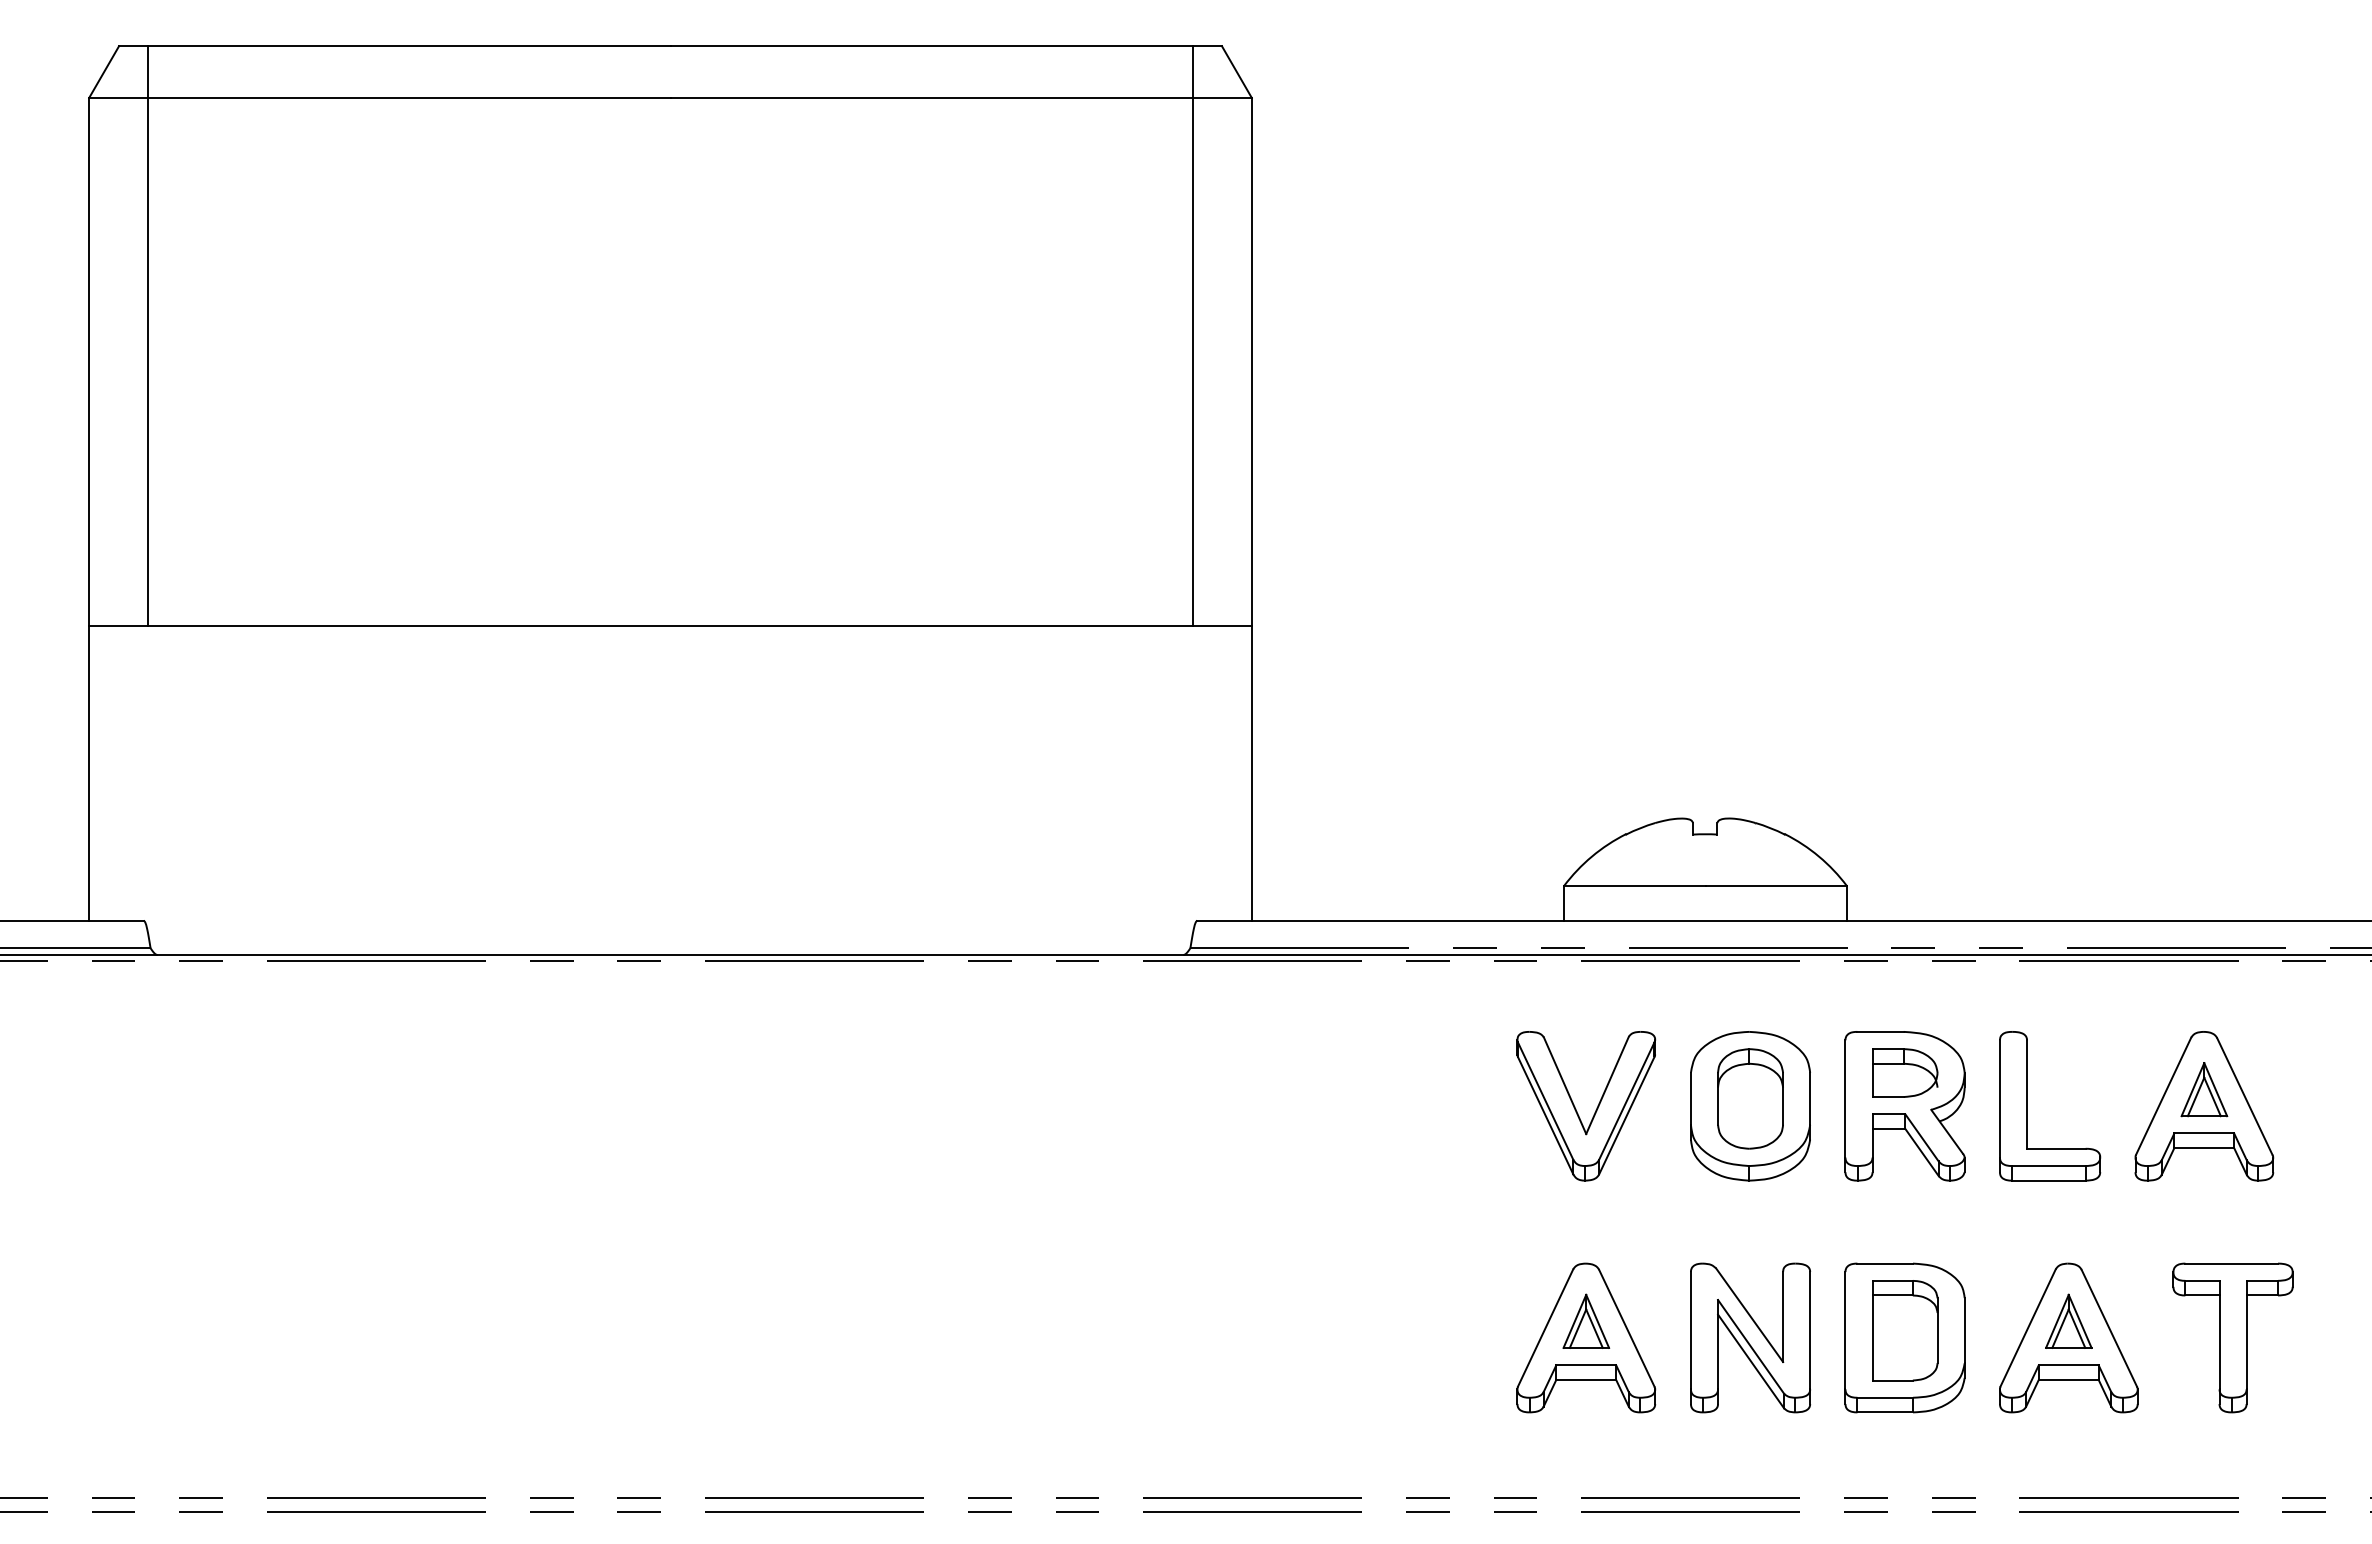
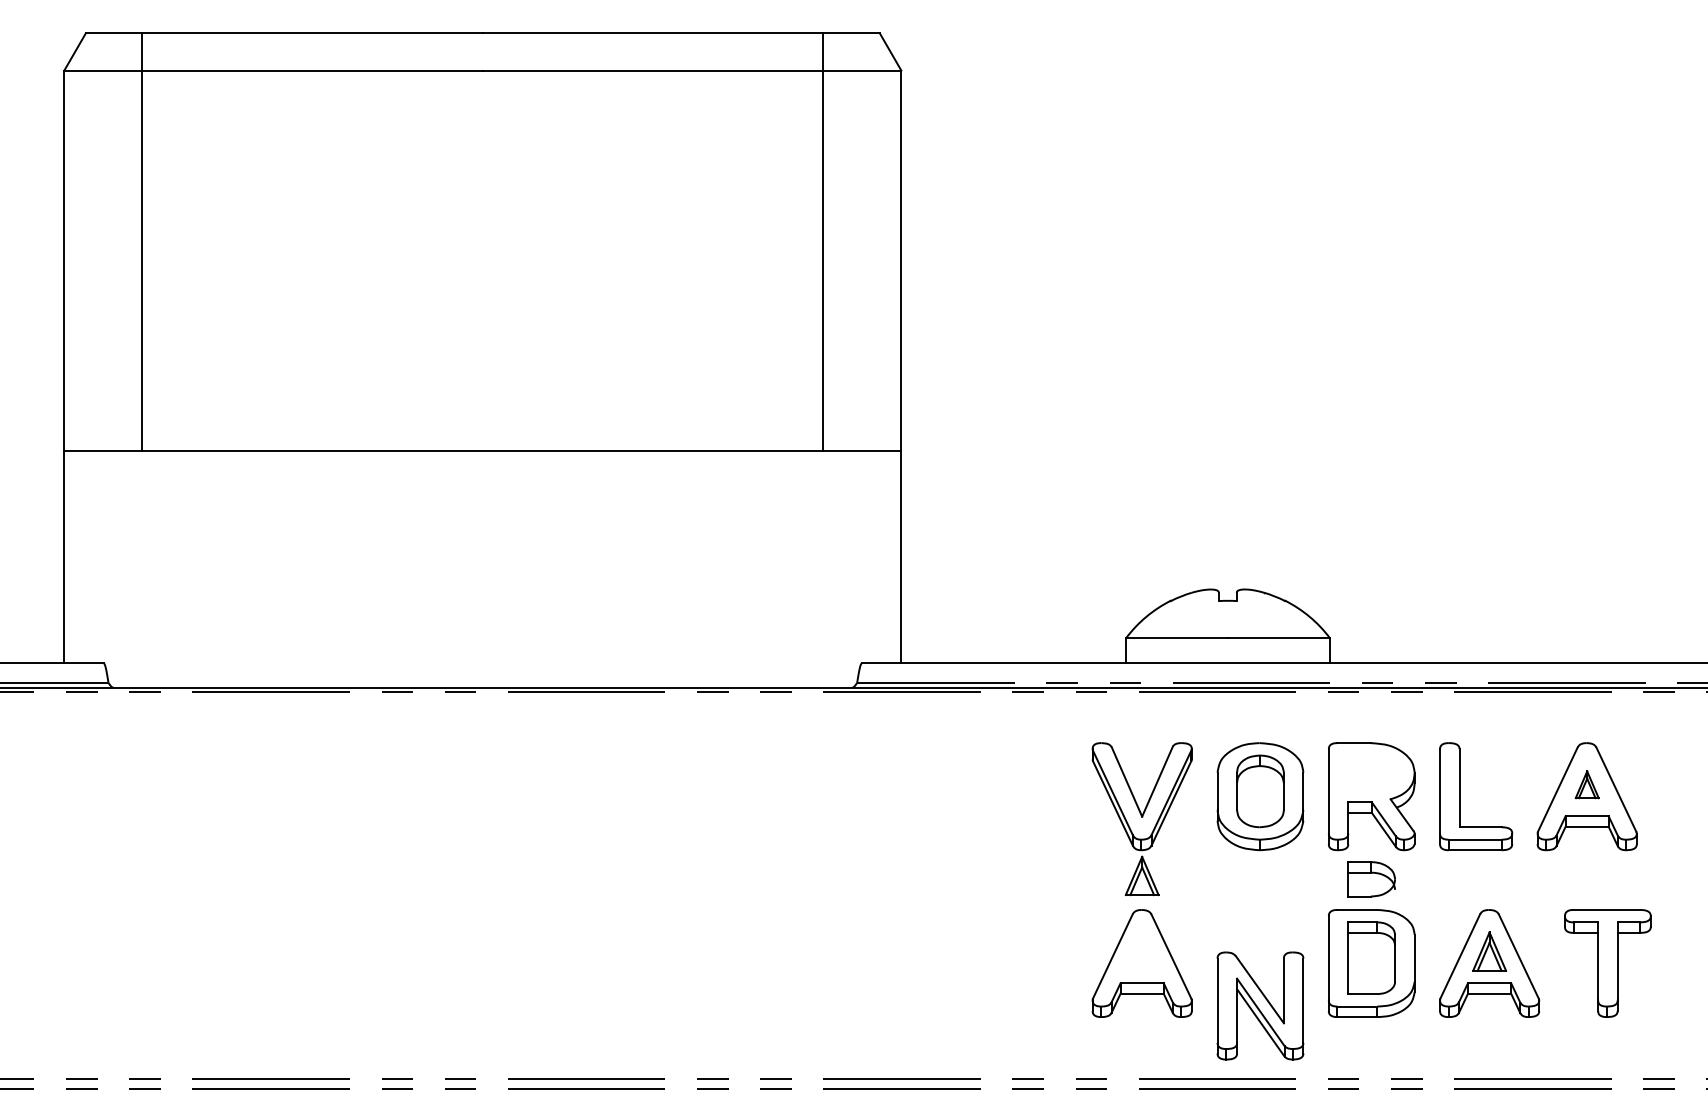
line: (147, 335) -> (141, 241), moved
line: (1193, 335) -> (823, 241), moved
part: (1905, 1072) -> (1372, 878), moved
part: (2204, 1089) -> (1587, 784), size x0.7
part: (1586, 1320) -> (1142, 875), moved
part: (1750, 1337) -> (1260, 1005), moved

